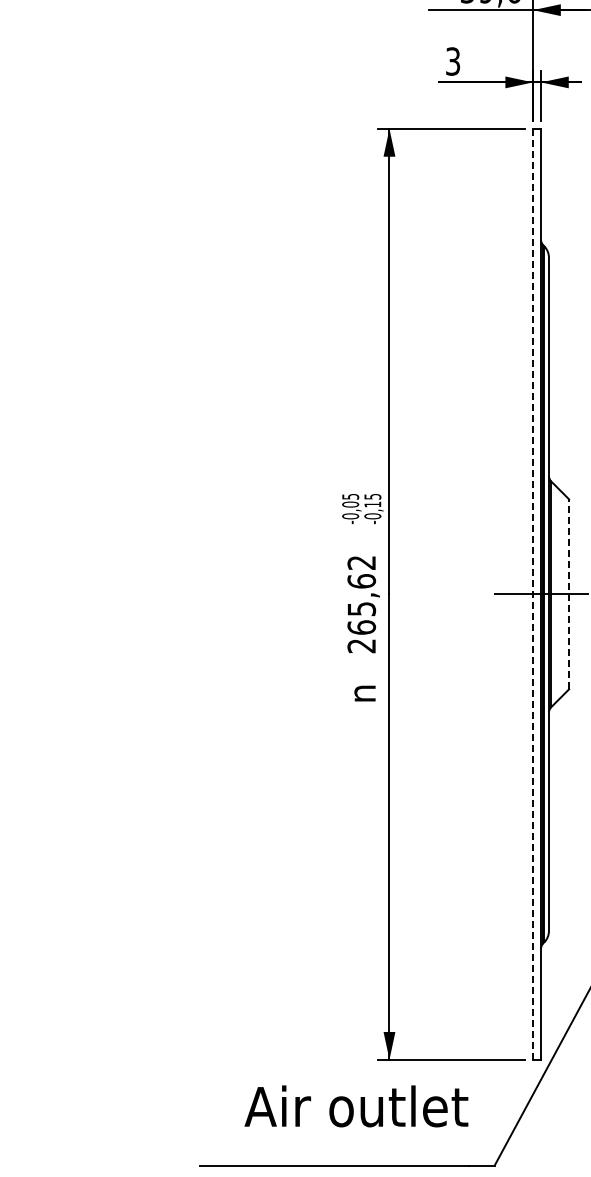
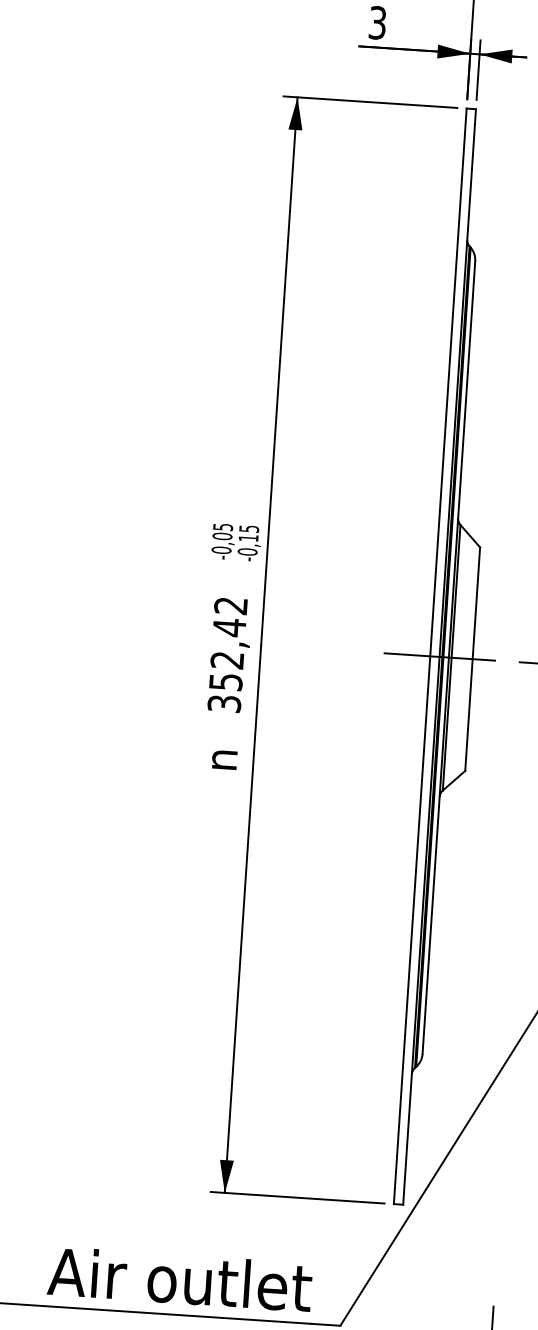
line: (533, 593) -> (430, 655), dashed -> solid
line: (569, 594) -> (473, 659), dashed -> solid
text: (361, 613) -> (226, 665), 265,62 -> 352,42
text: (356, 1106) -> (180, 1279), moved

